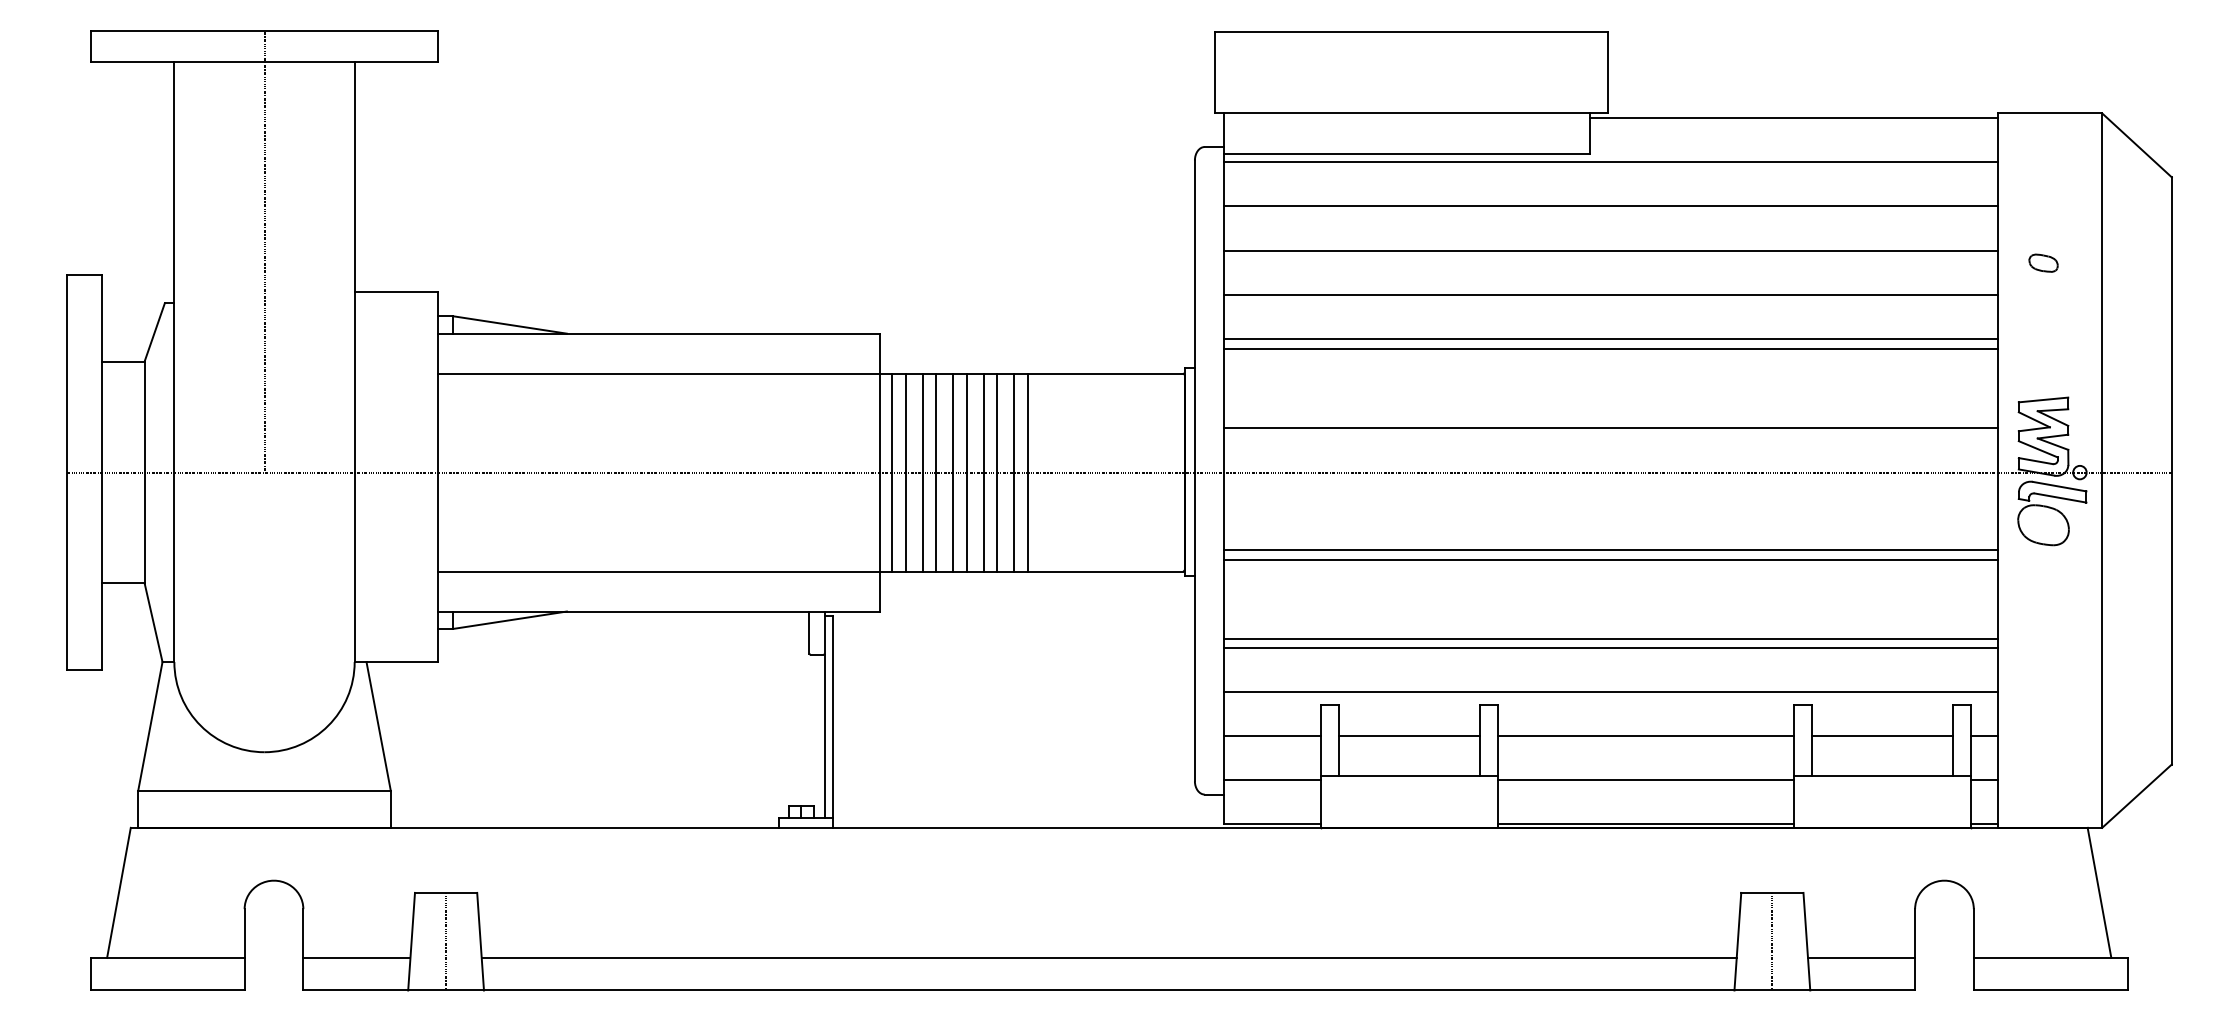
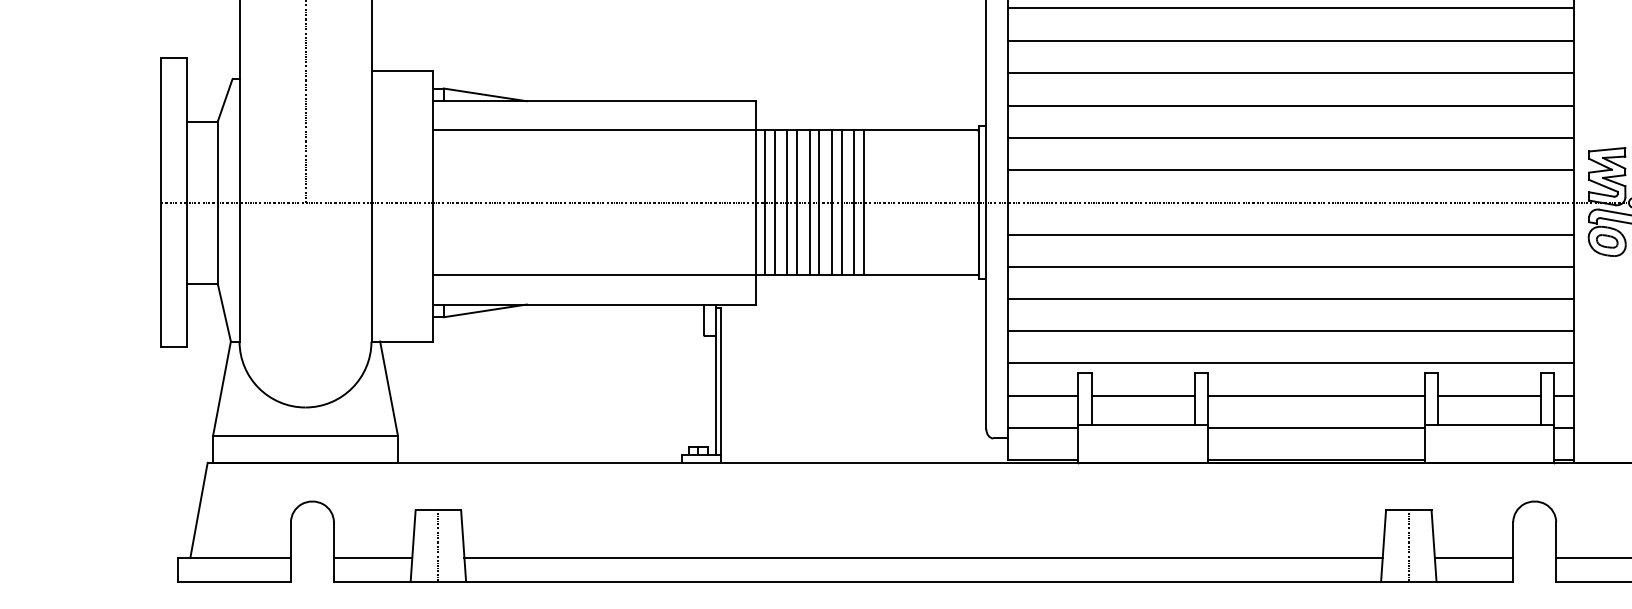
part: (2043, 262) -> (1607, 240), moved
line: (1610, 348) -> (1290, 137), moved
line: (1610, 550) -> (1290, 235), moved
line: (1610, 639) -> (1290, 299), moved

